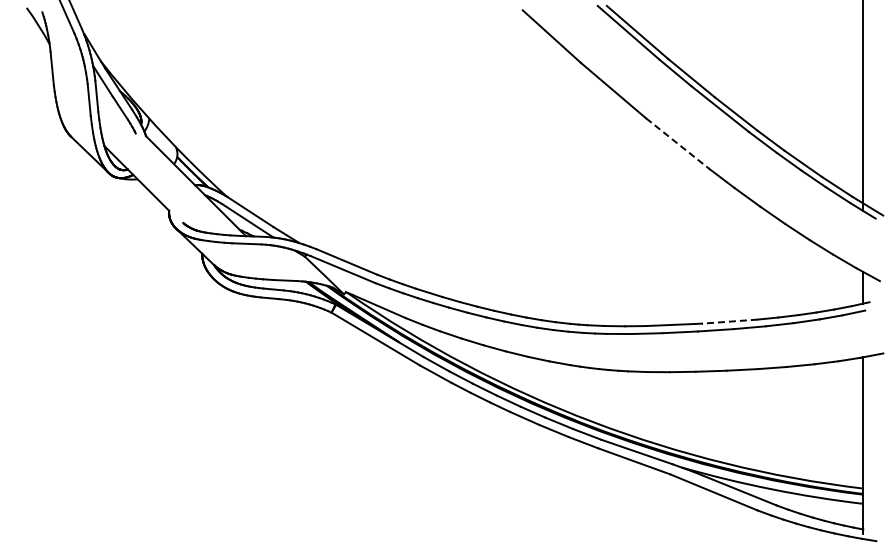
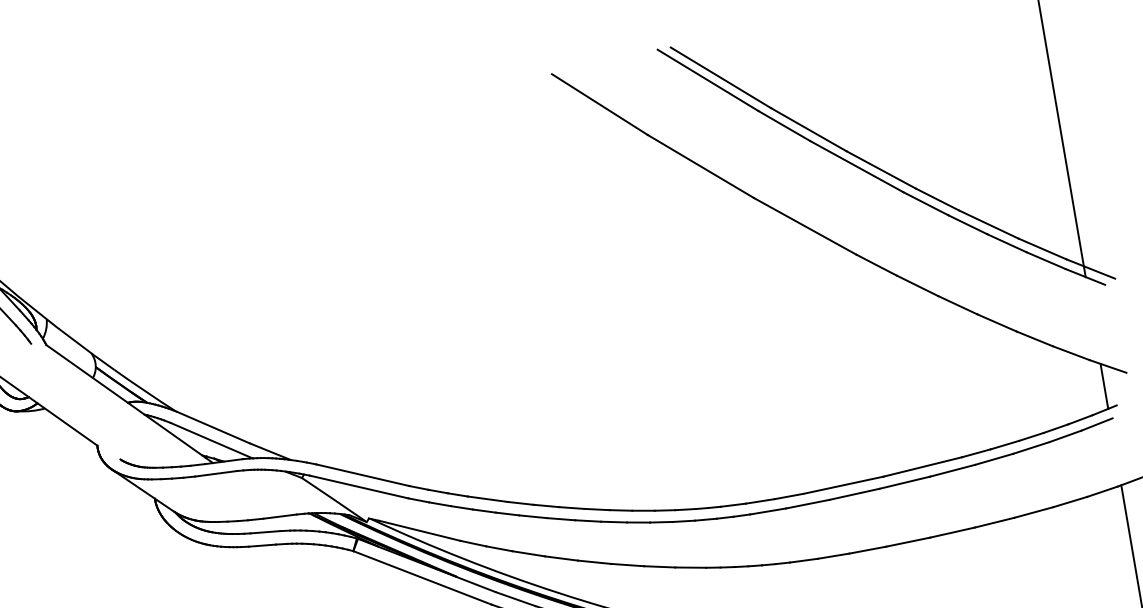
line: (678, 143) -> (806, 225), dashed -> solid
line: (729, 321) -> (922, 466), dashed -> solid

